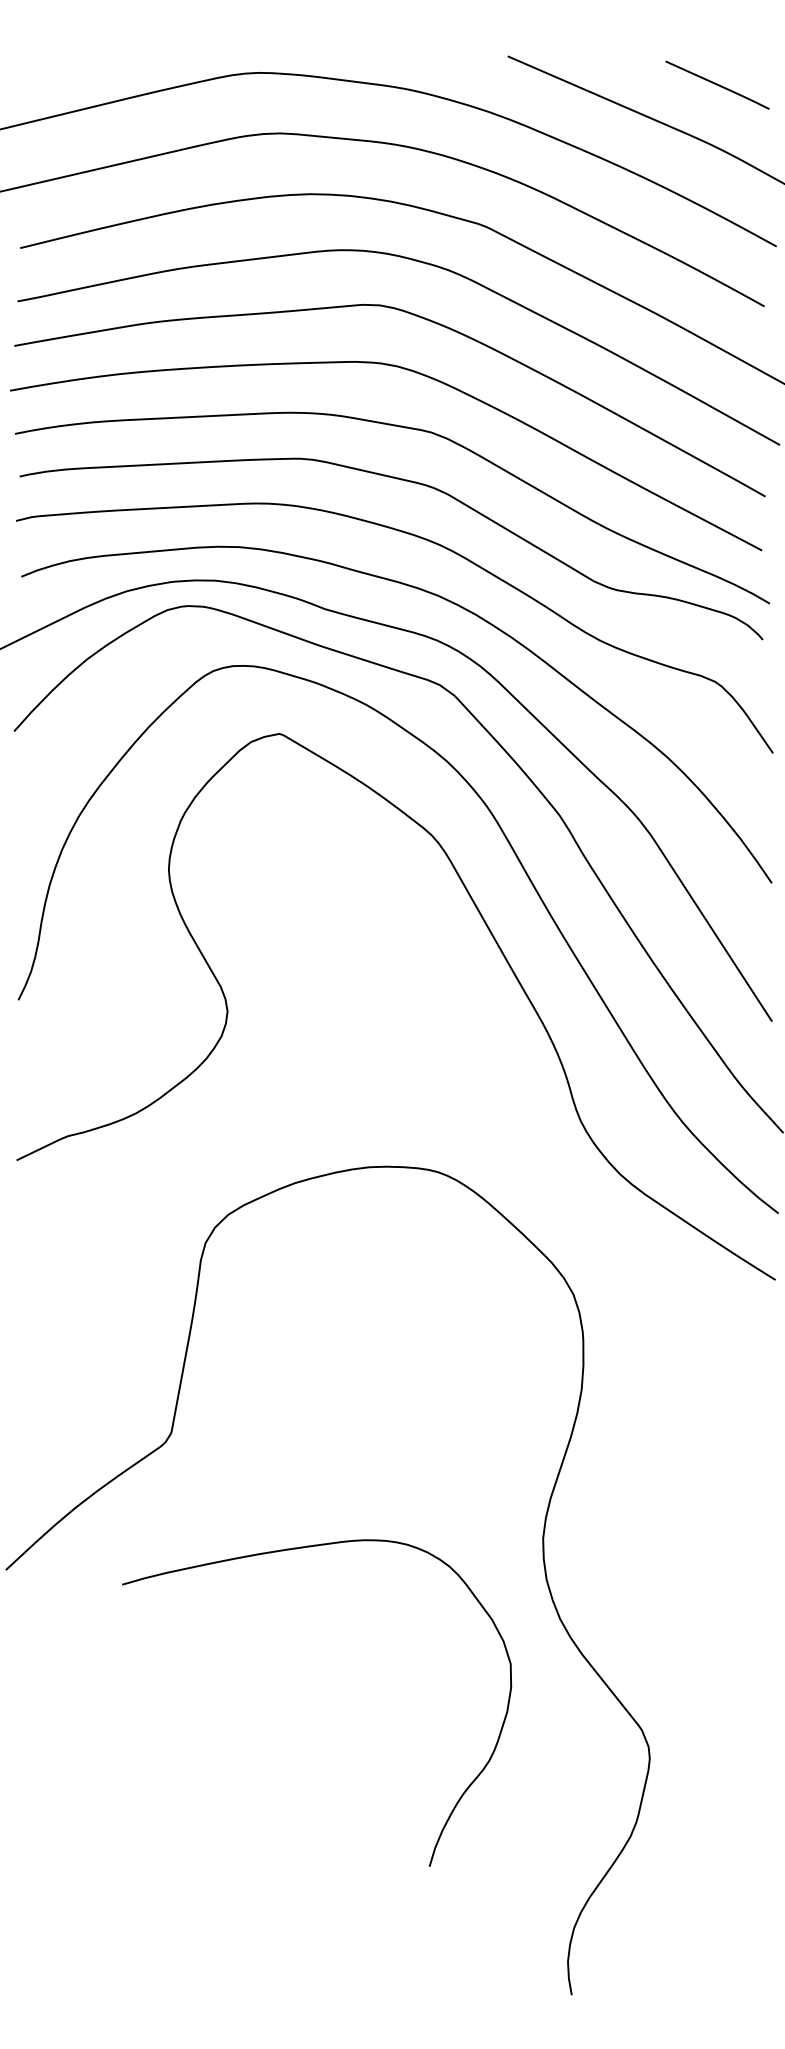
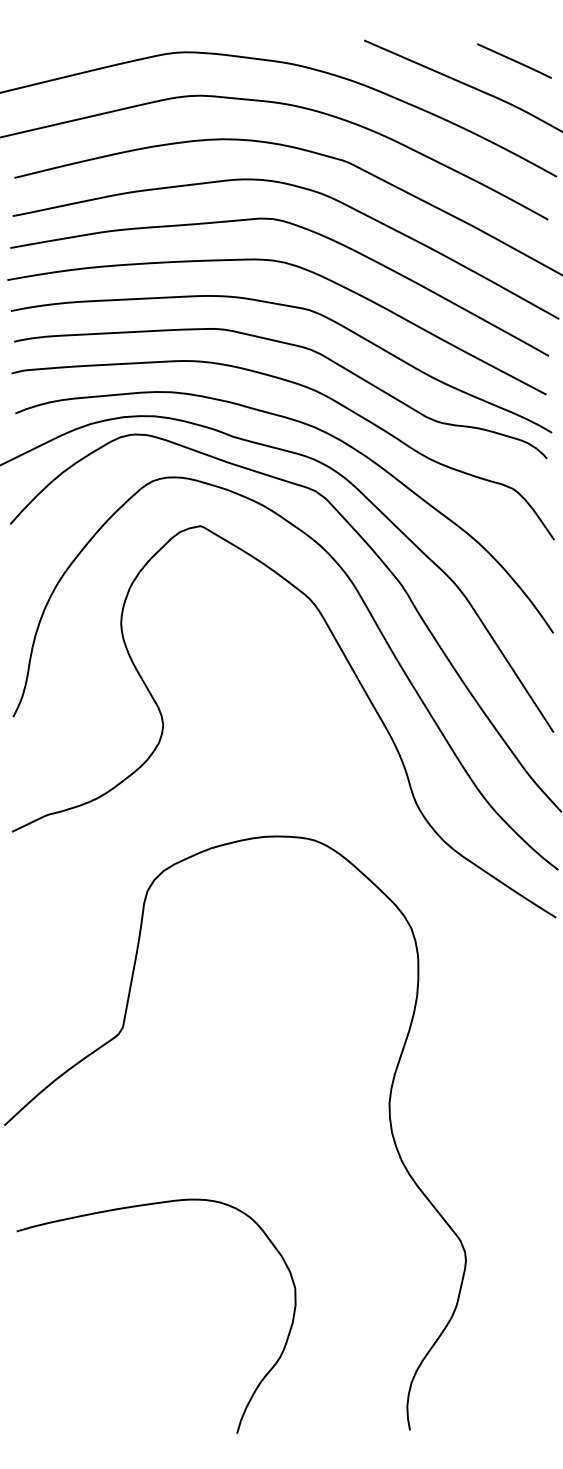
curve: (297, 1549) -> (142, 1206), moved

